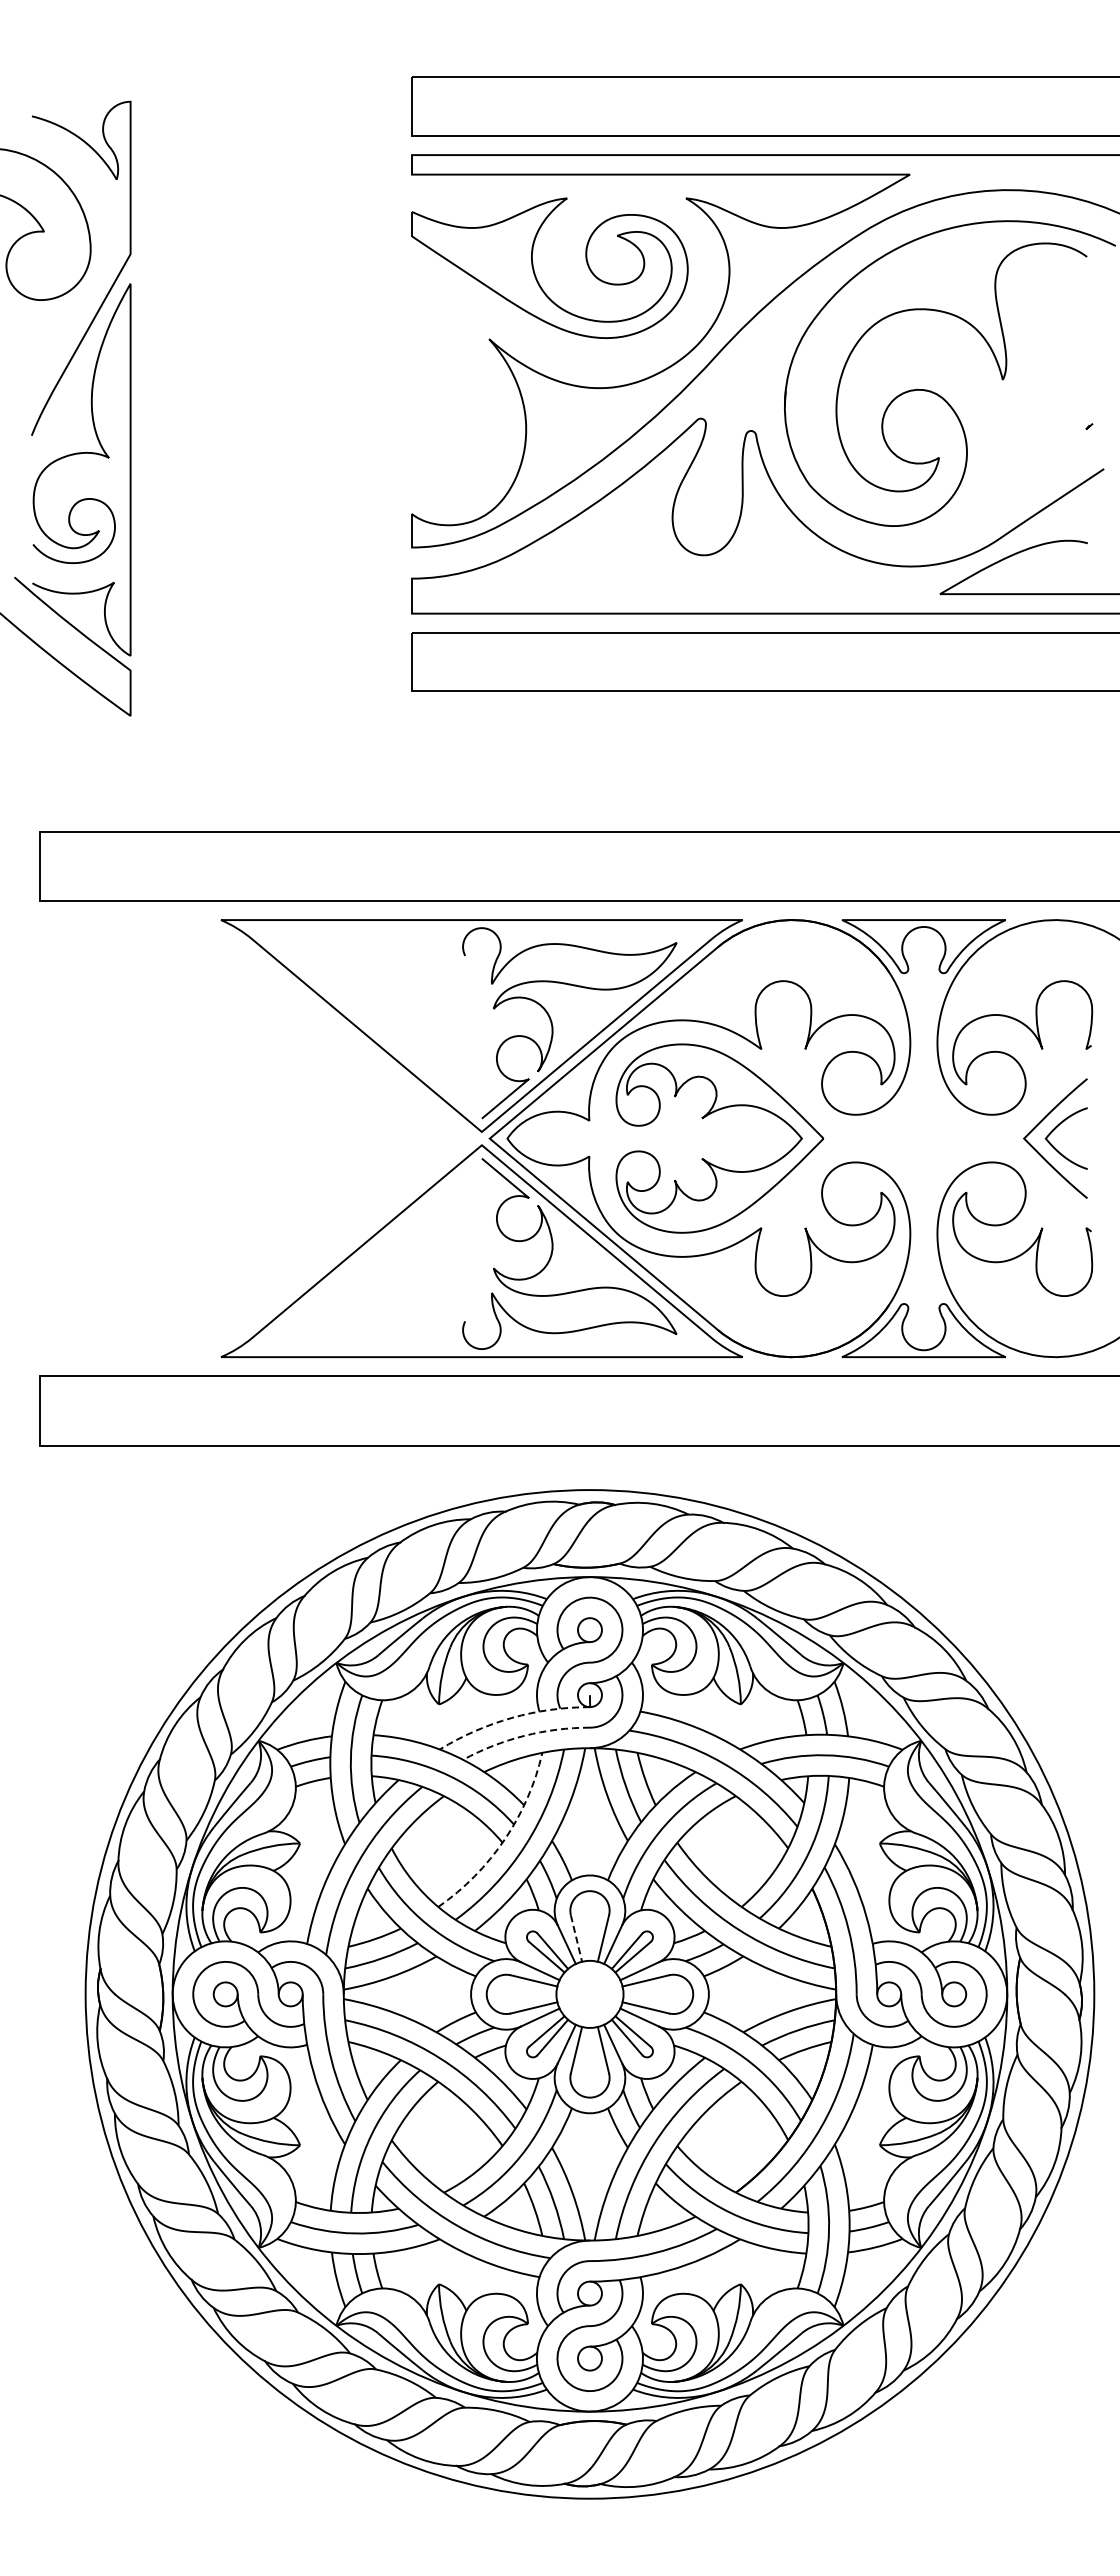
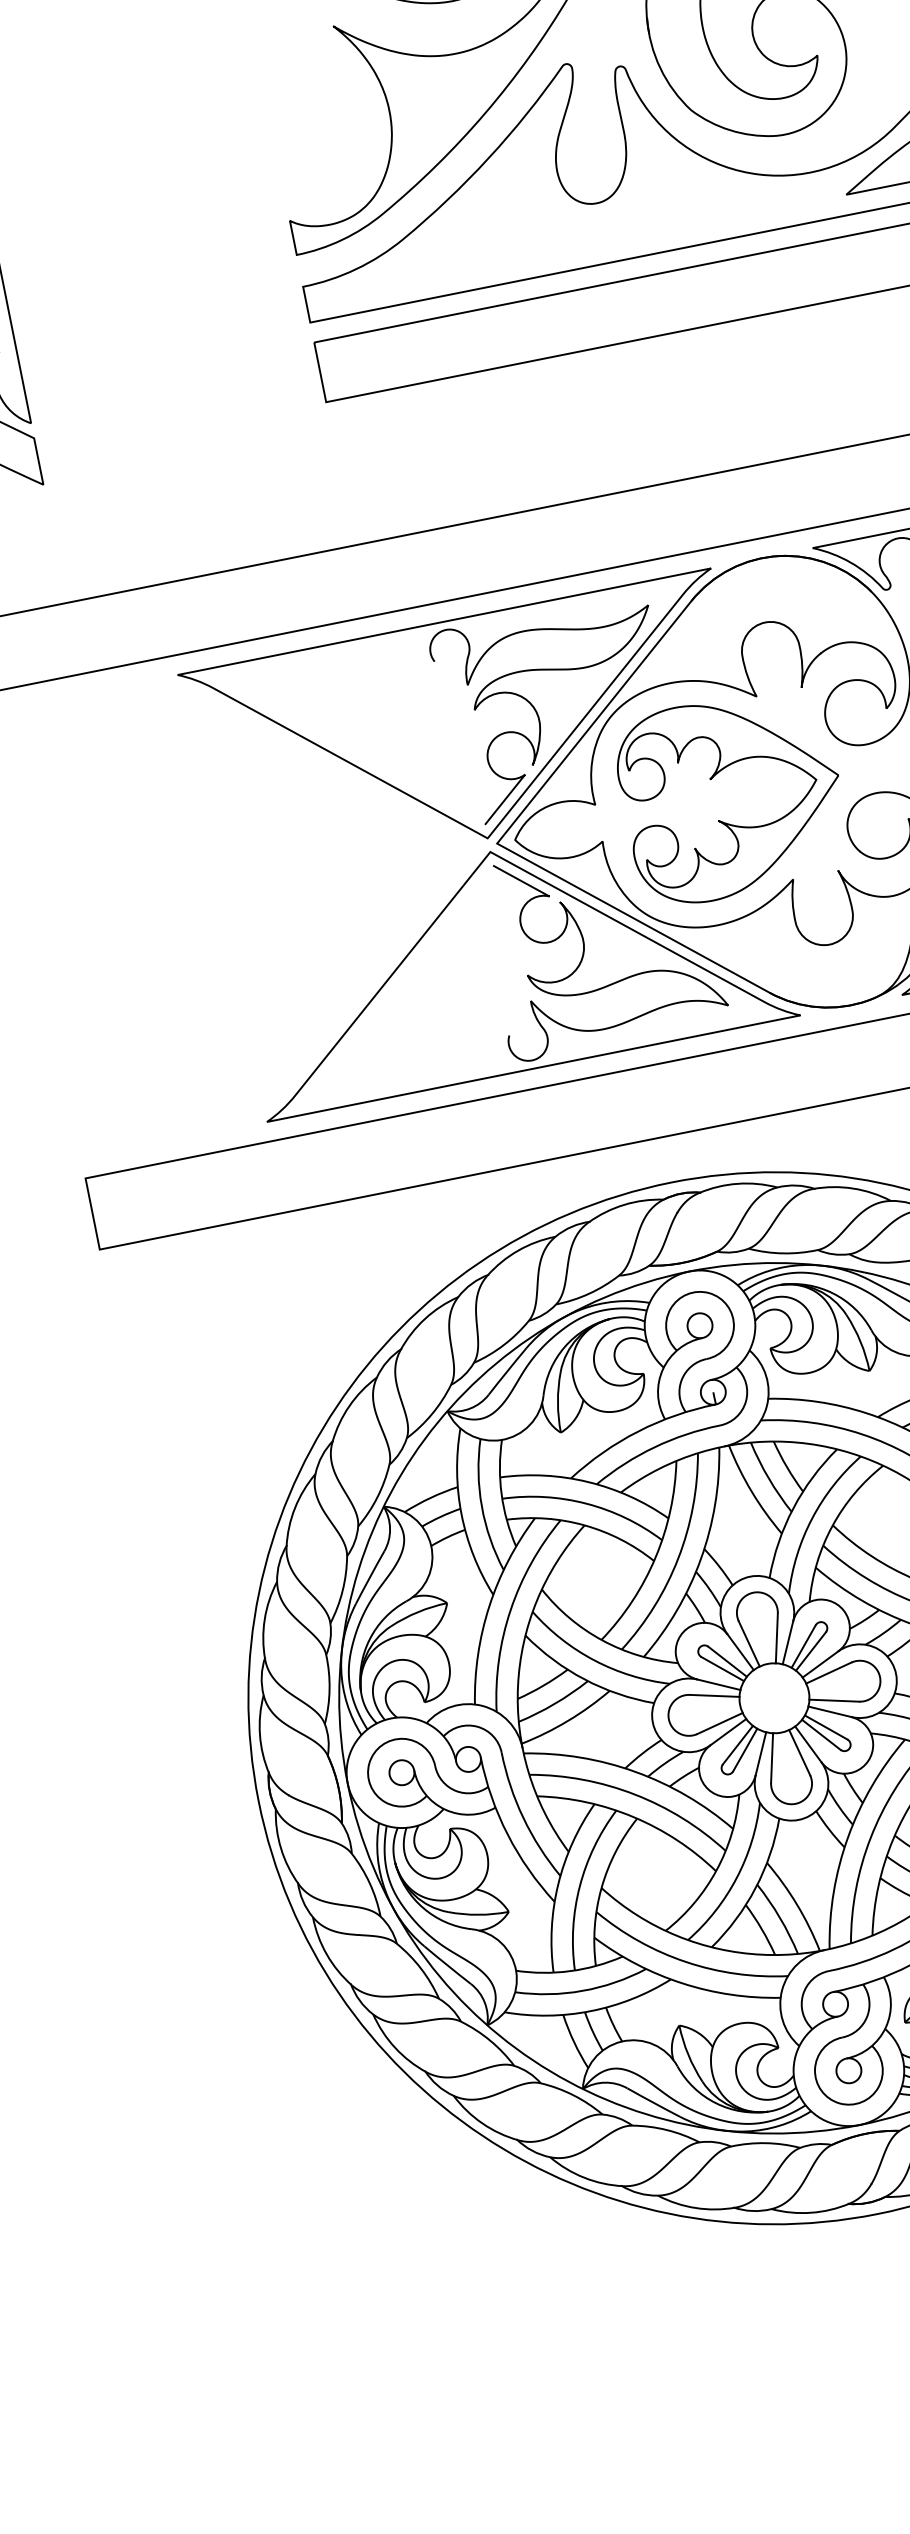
arc: (512, 1717) -> (638, 1430), dashed -> solid
arc: (524, 1735) -> (654, 1446), dashed -> solid
arc: (504, 1839) -> (655, 1557), dashed -> solid
line: (576, 1938) -> (749, 1643), dashed -> solid

